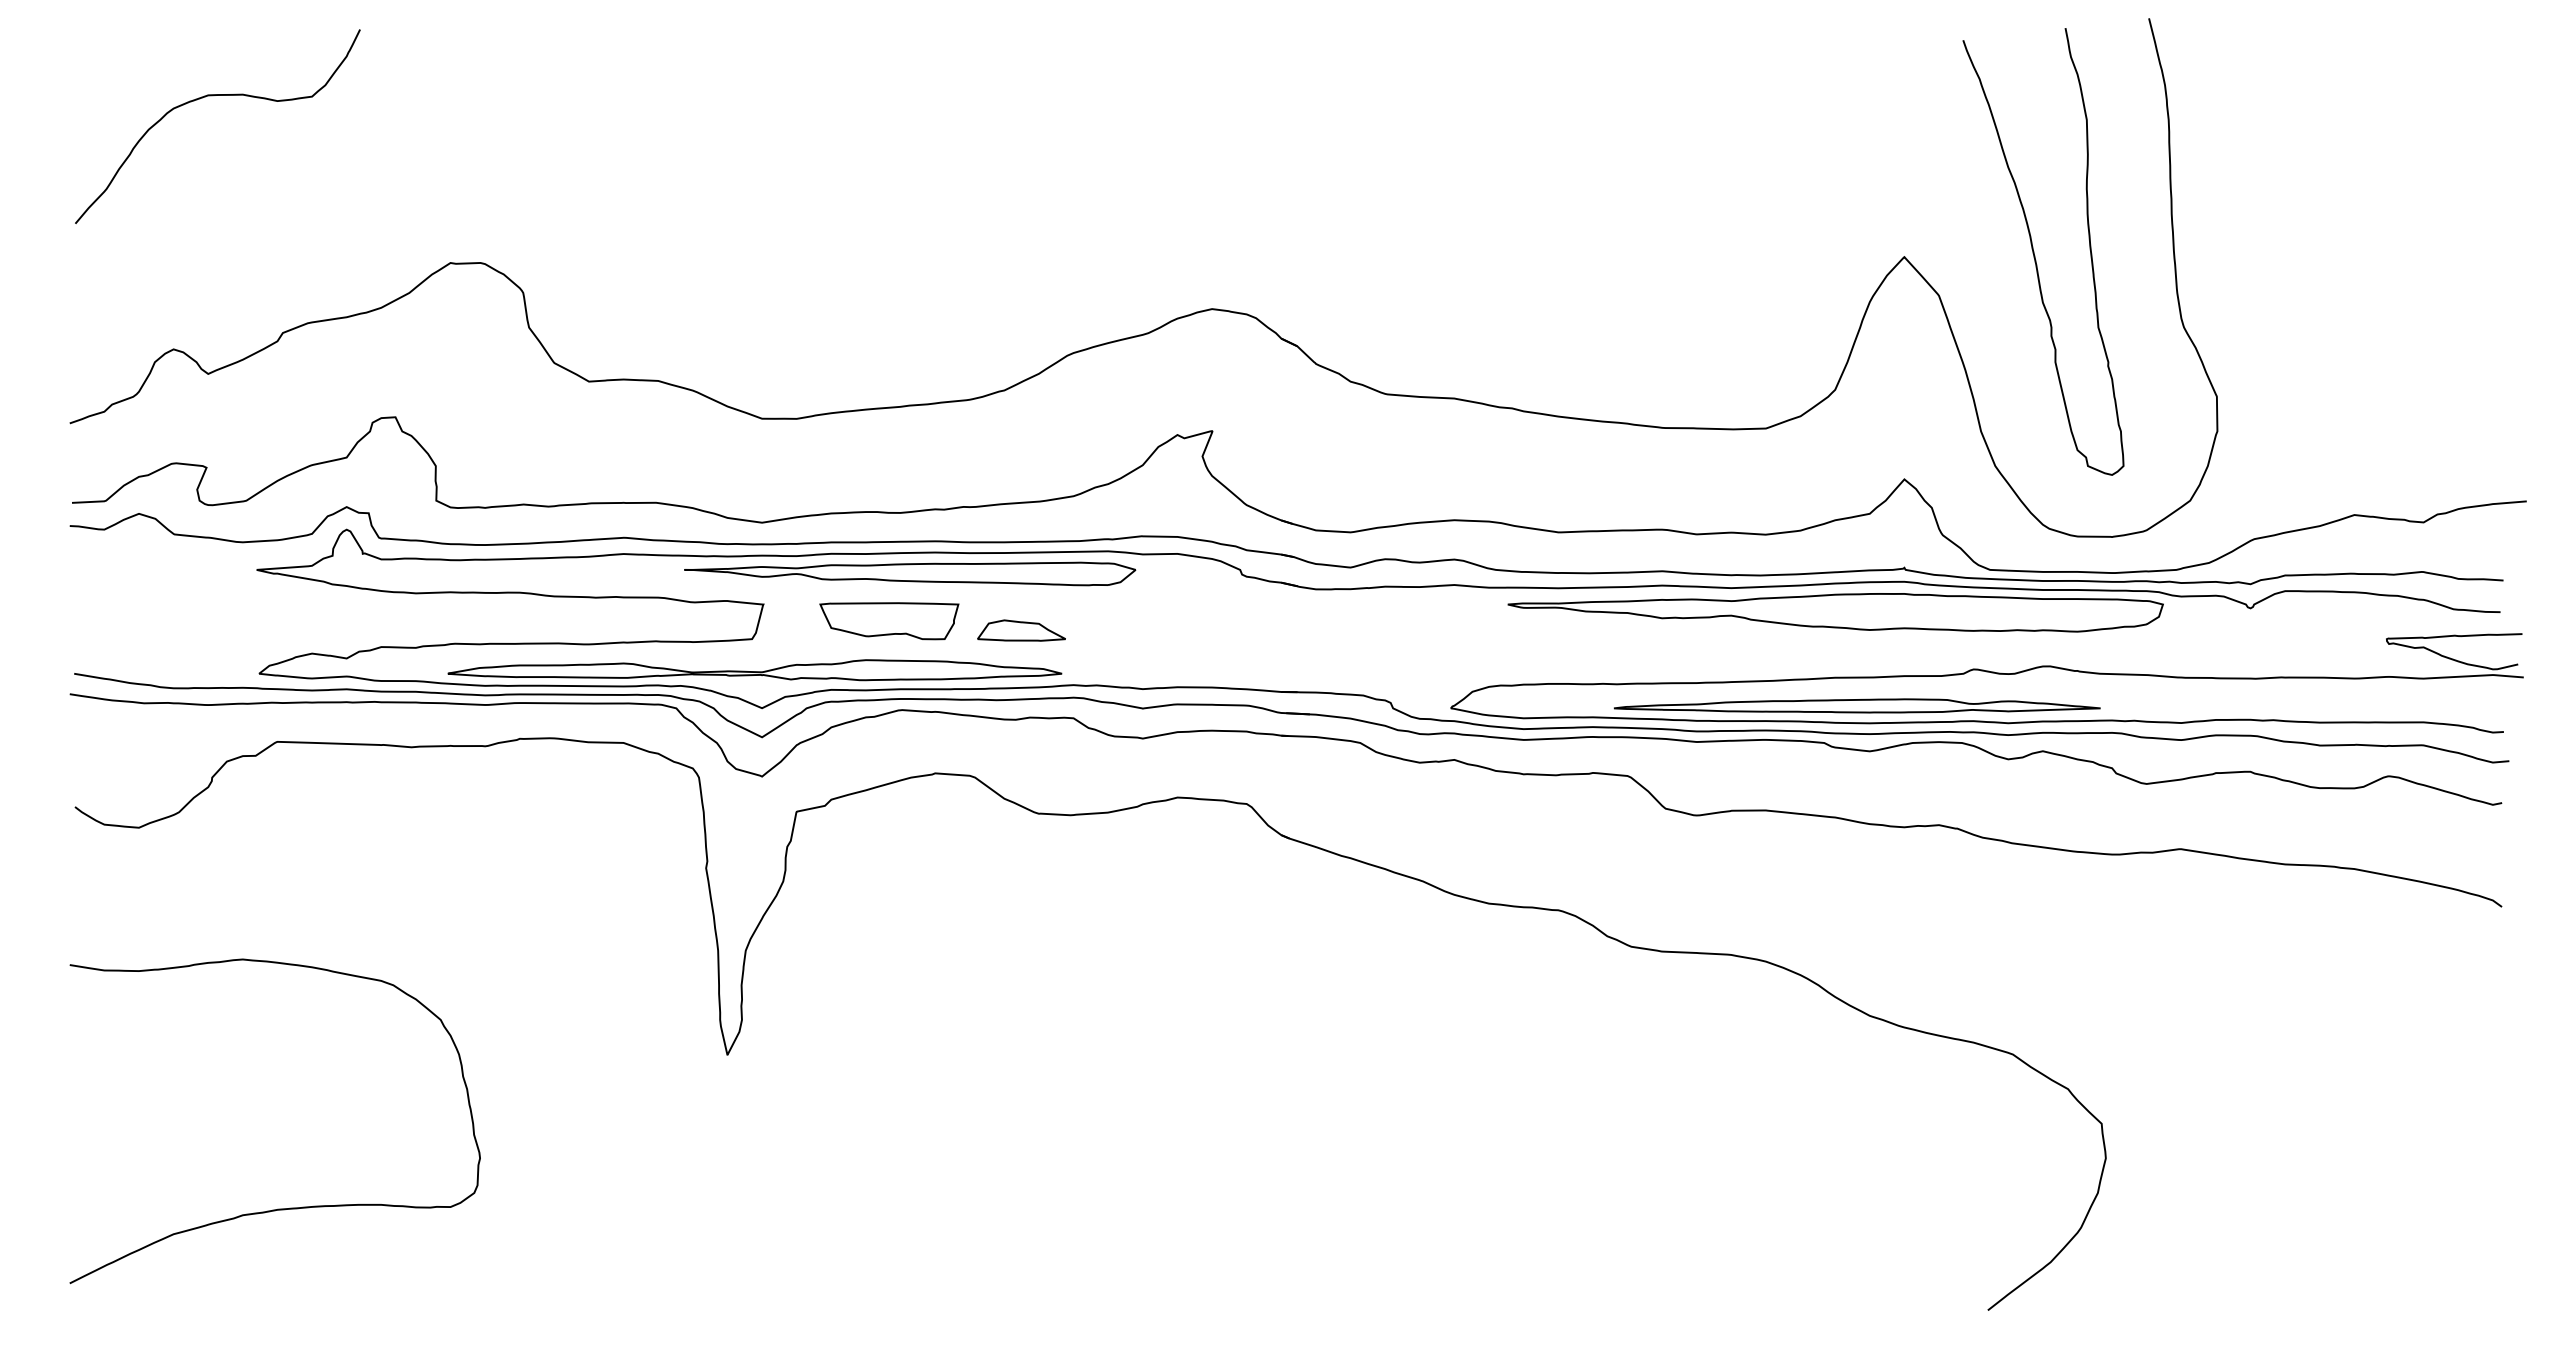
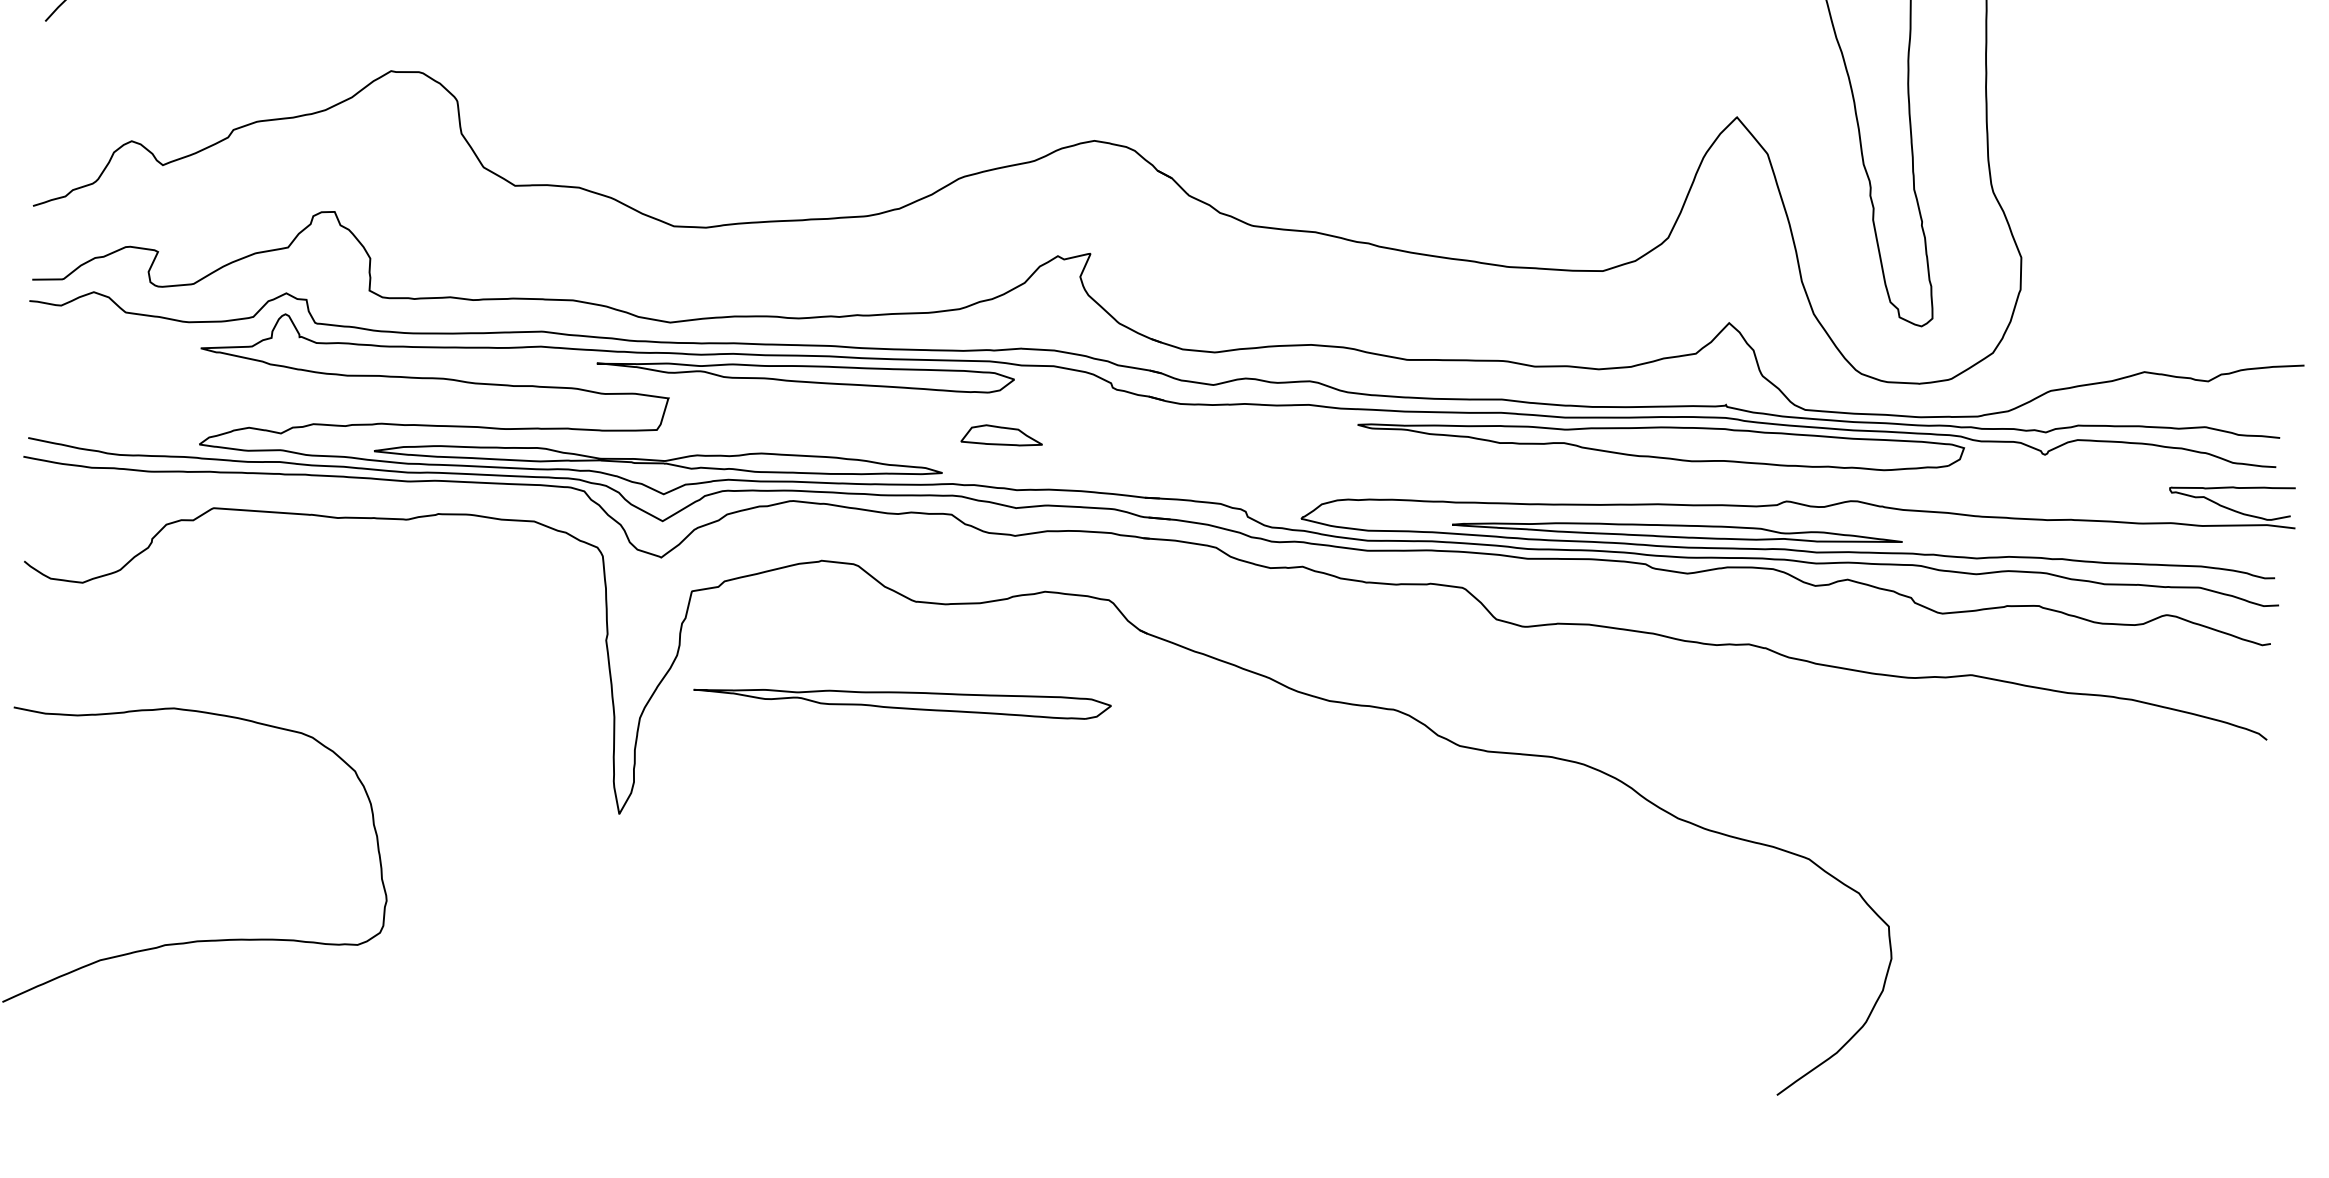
part: (889, 621) -> (784, 418), removed
part: (1021, 630) -> (1001, 435), moved
part: (1028, 921) -> (902, 701), added

